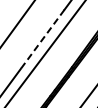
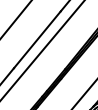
line: (42, 39) -> (37, 39), dashed -> solid

